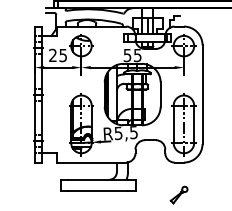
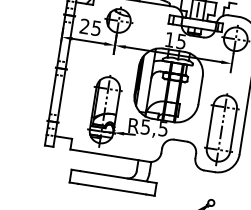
text: (127, 55) -> (169, 39), 55 -> 15

